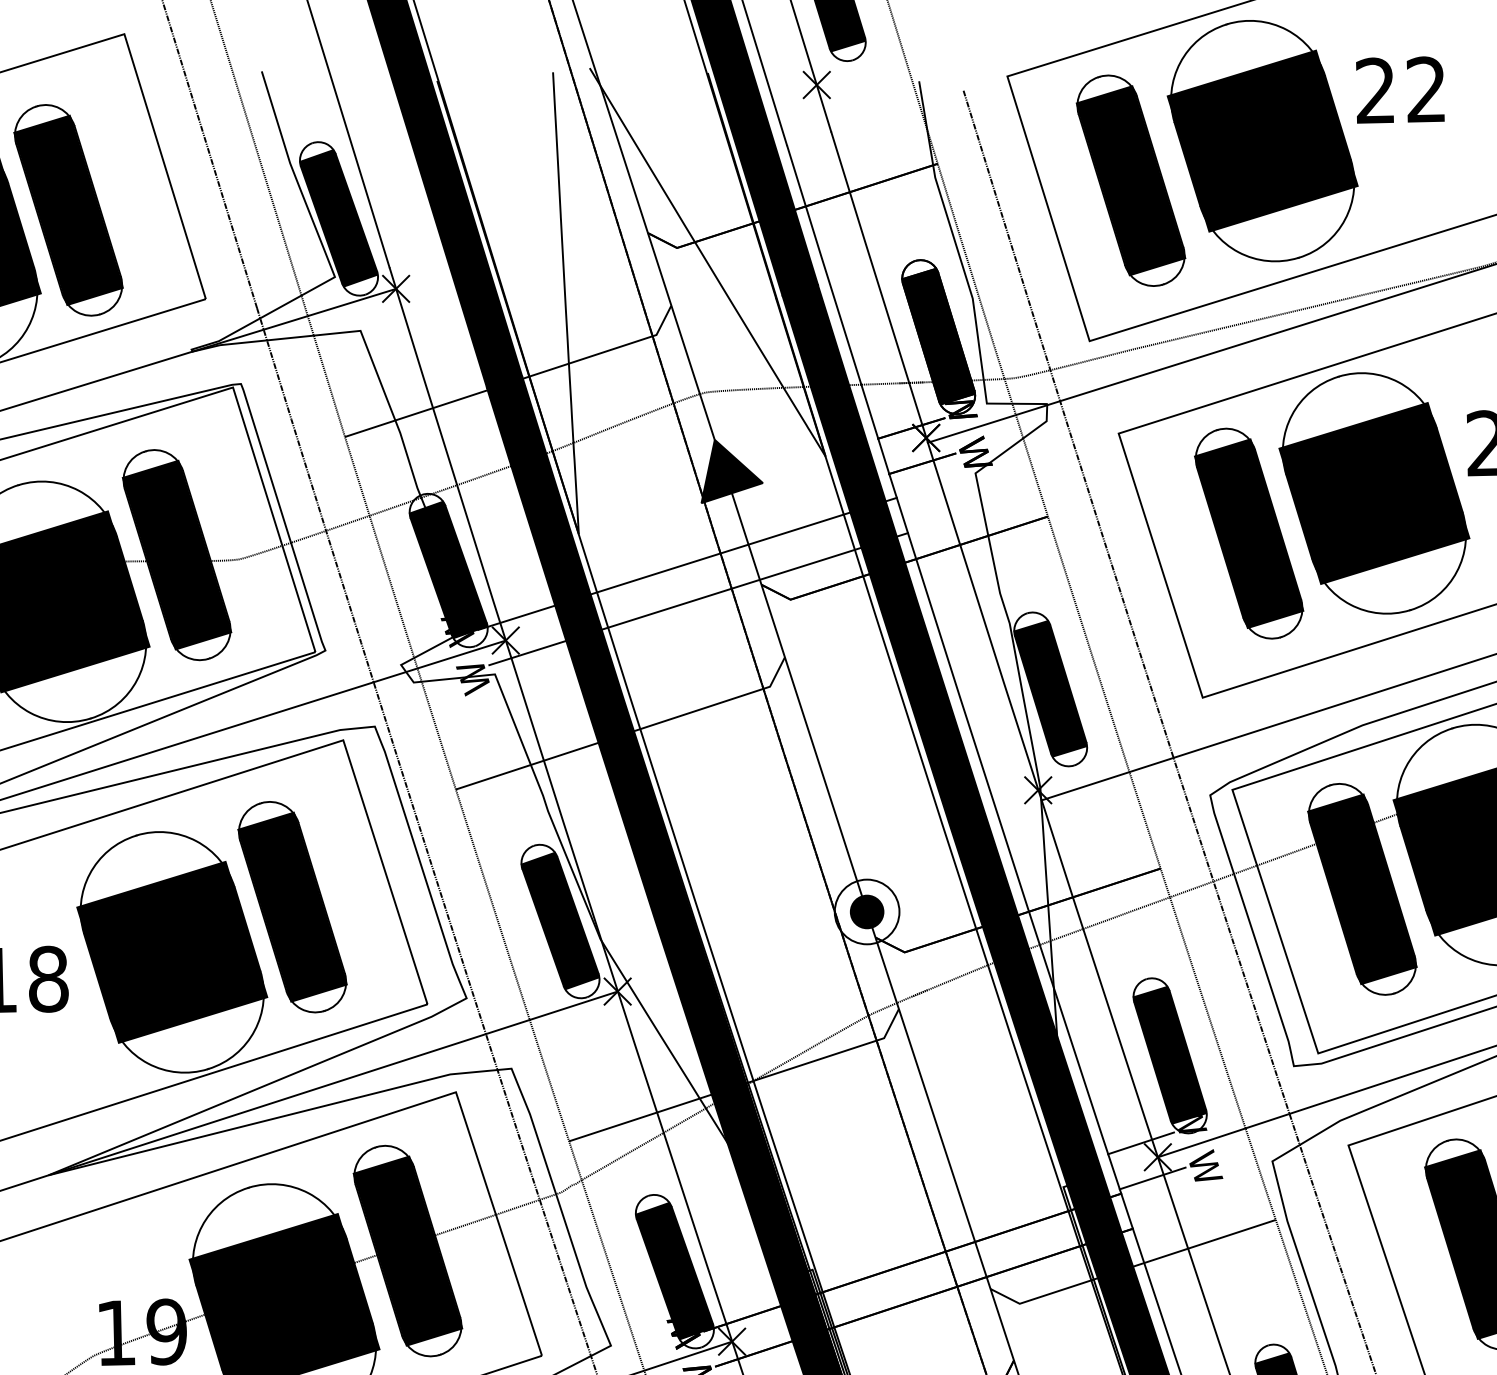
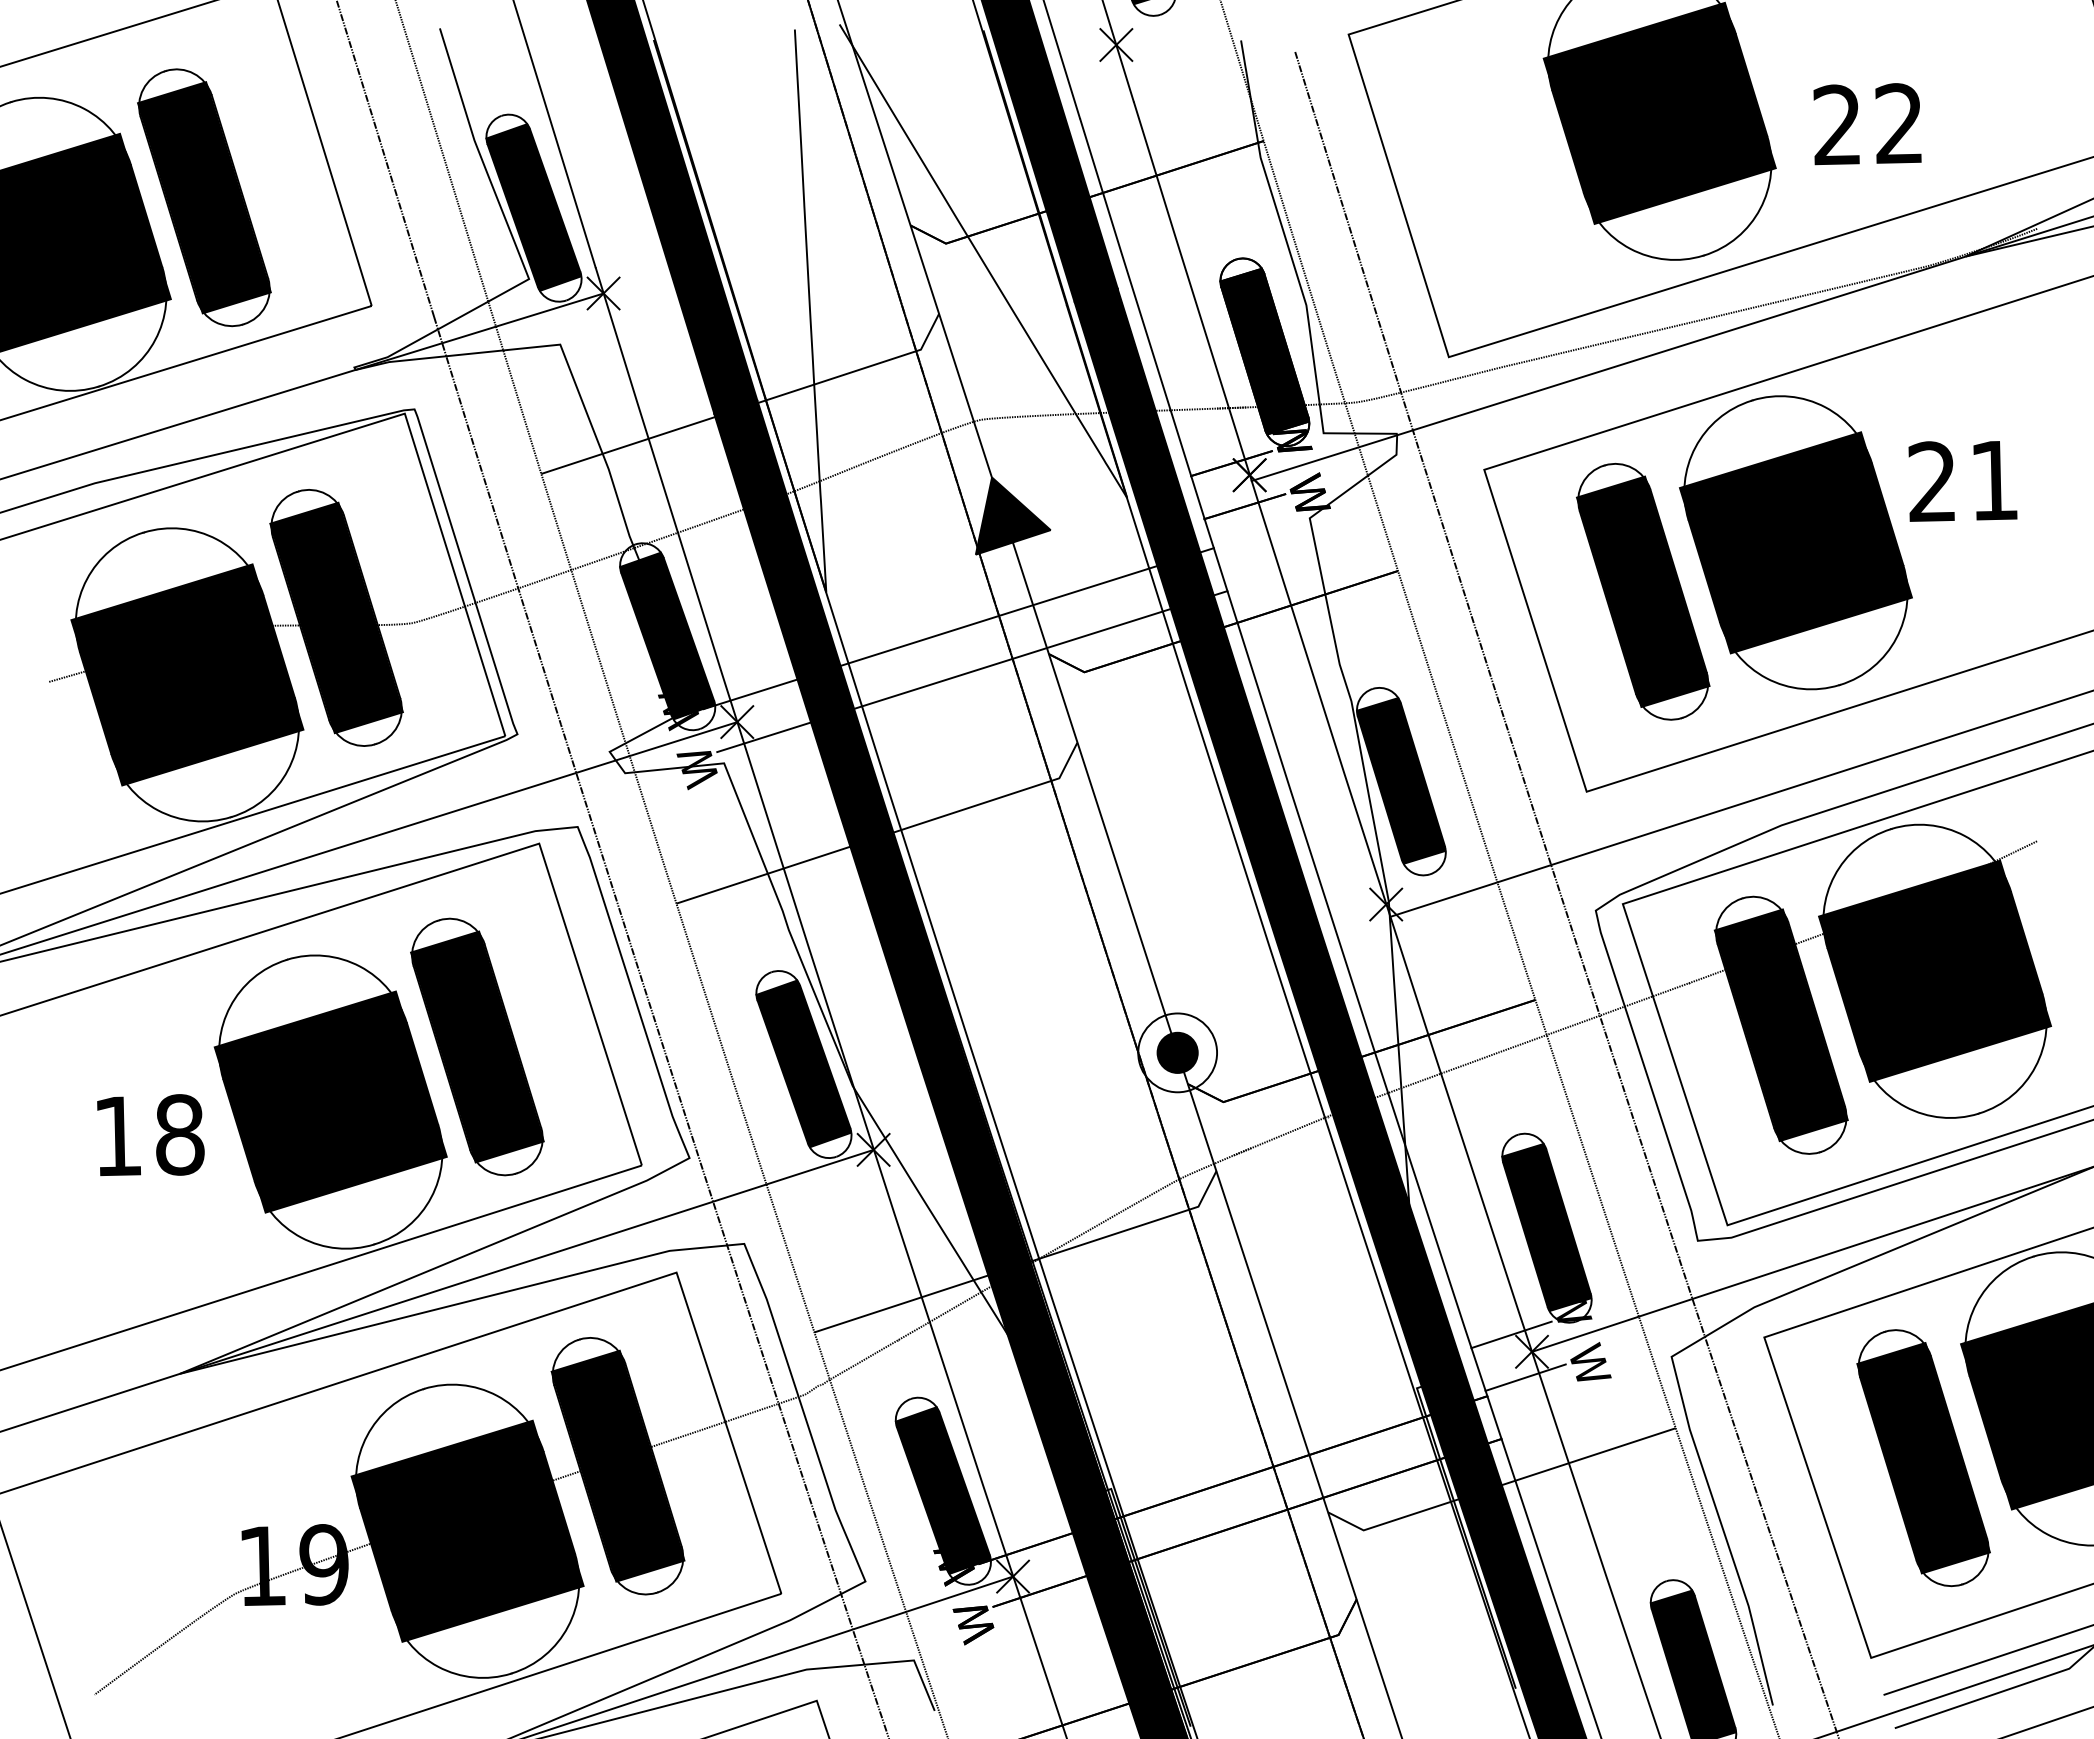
text: (1400, 90) -> (1867, 124), moved
part: (1131, 180) -> (1499, 161), removed

